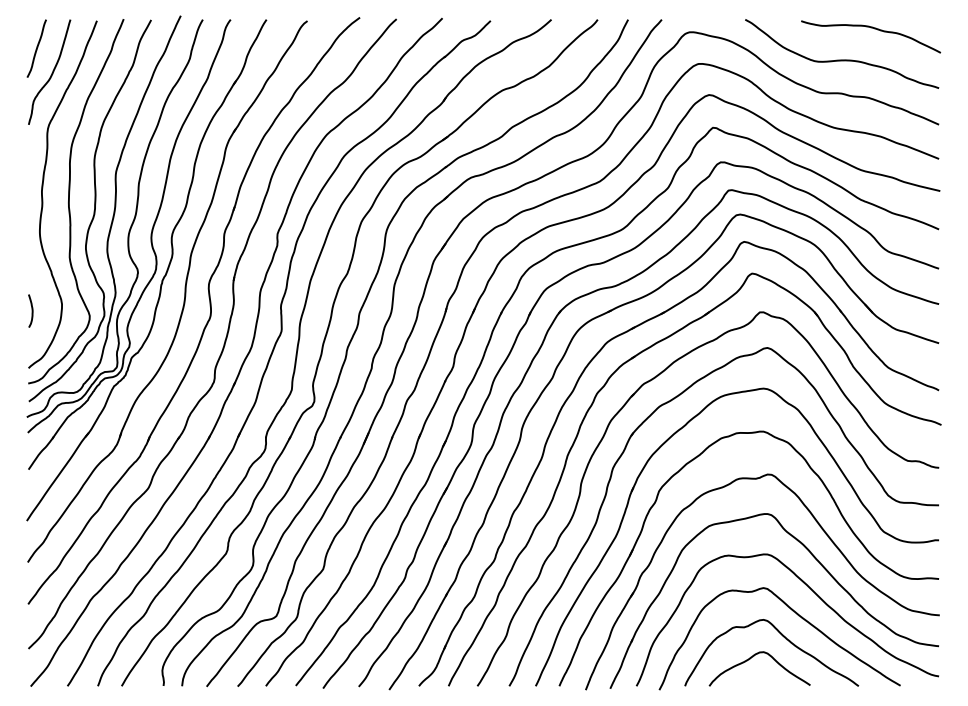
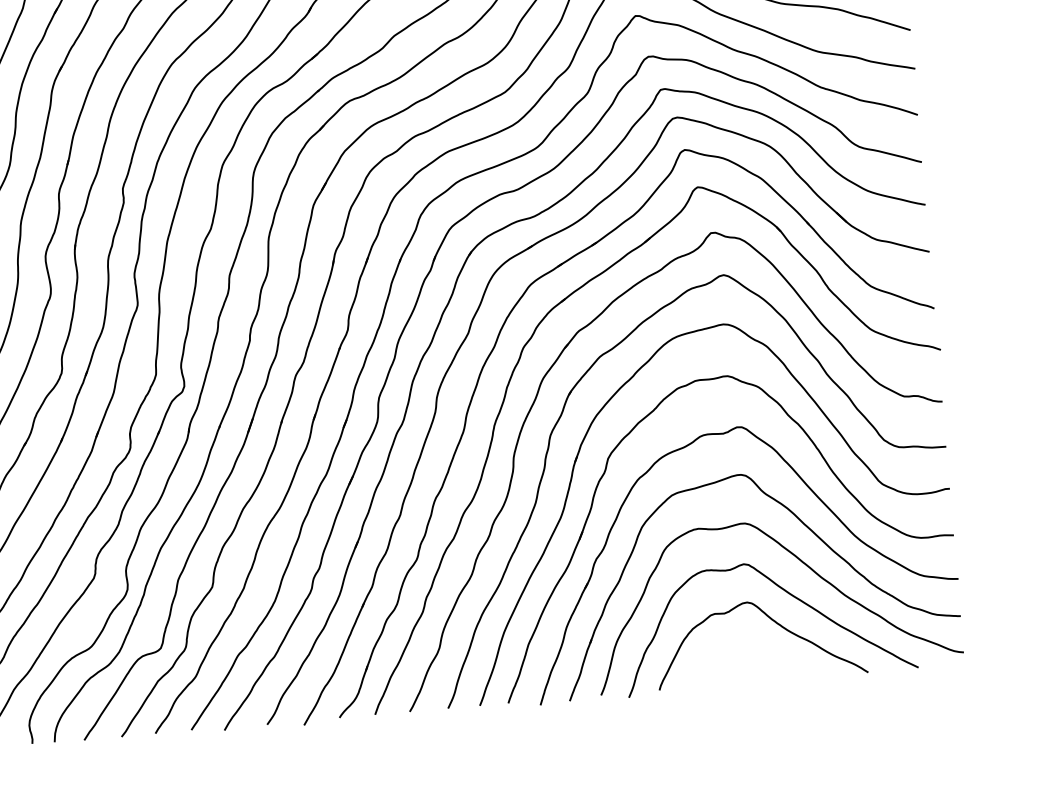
curve: (750, 659) -> (735, 651), removed

